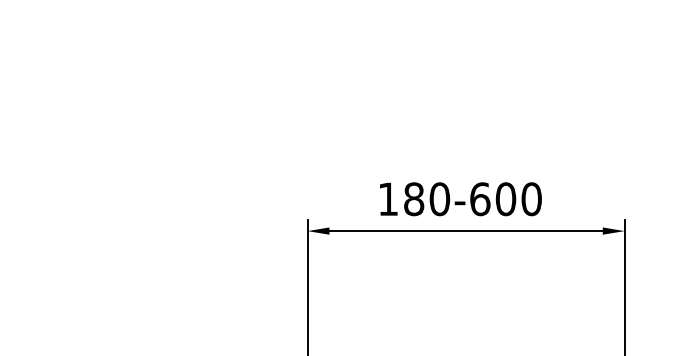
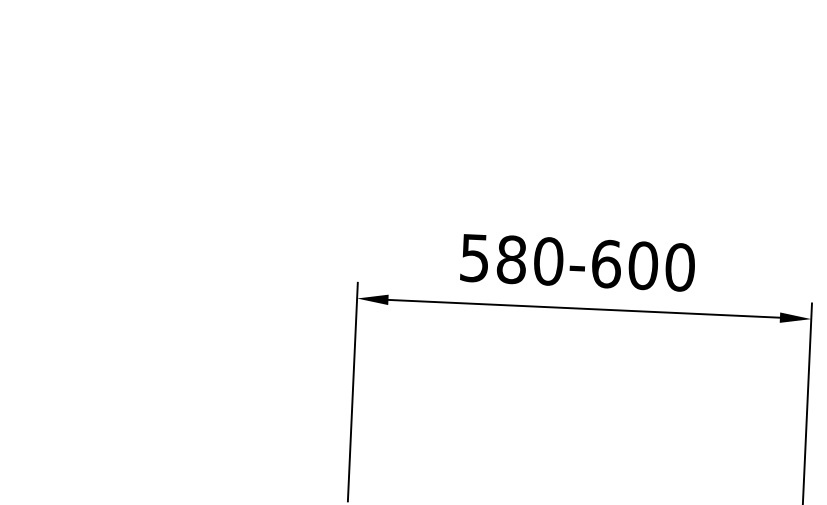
text: (387, 199) -> (473, 258), 180-600 -> 580-600

